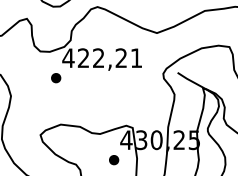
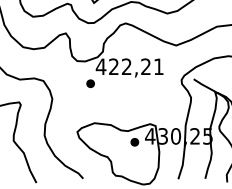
part: (113, 160) -> (134, 142), moved

